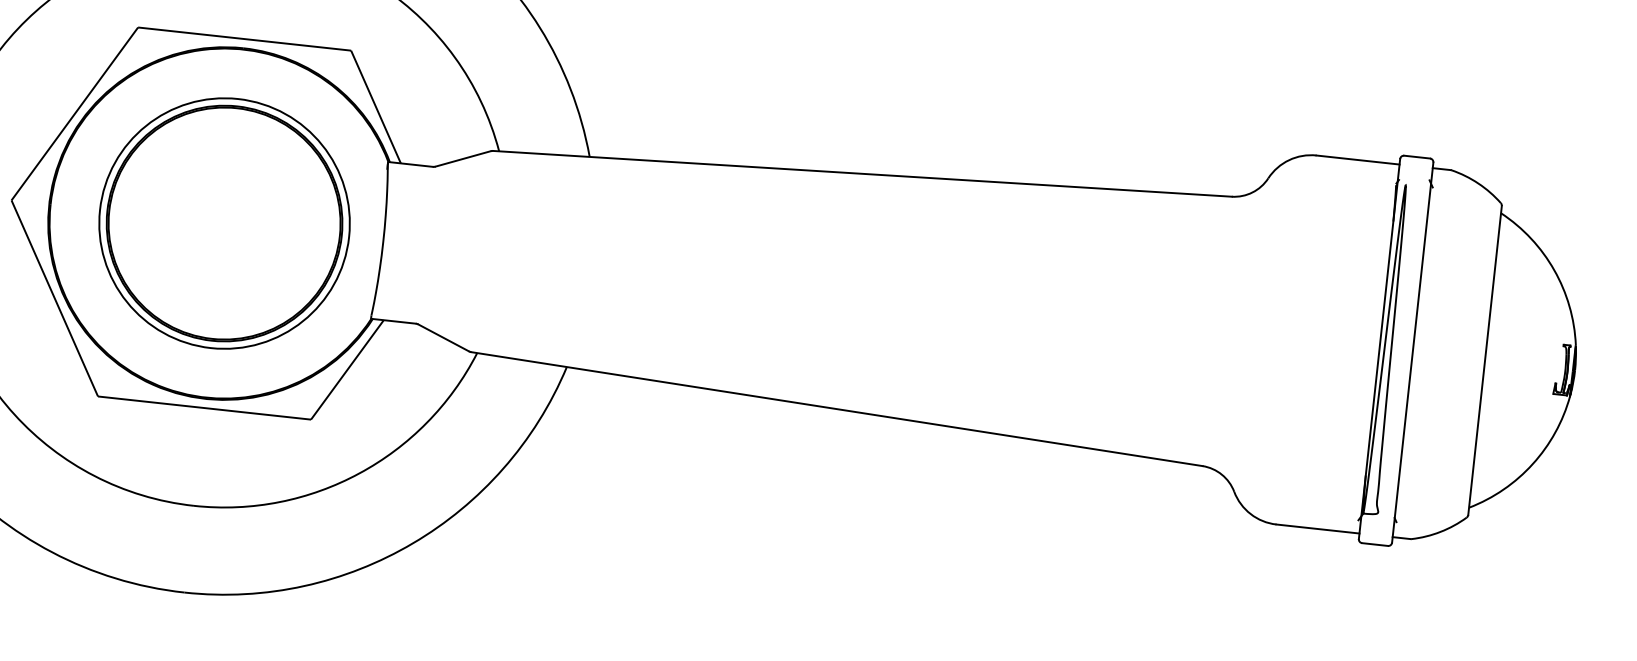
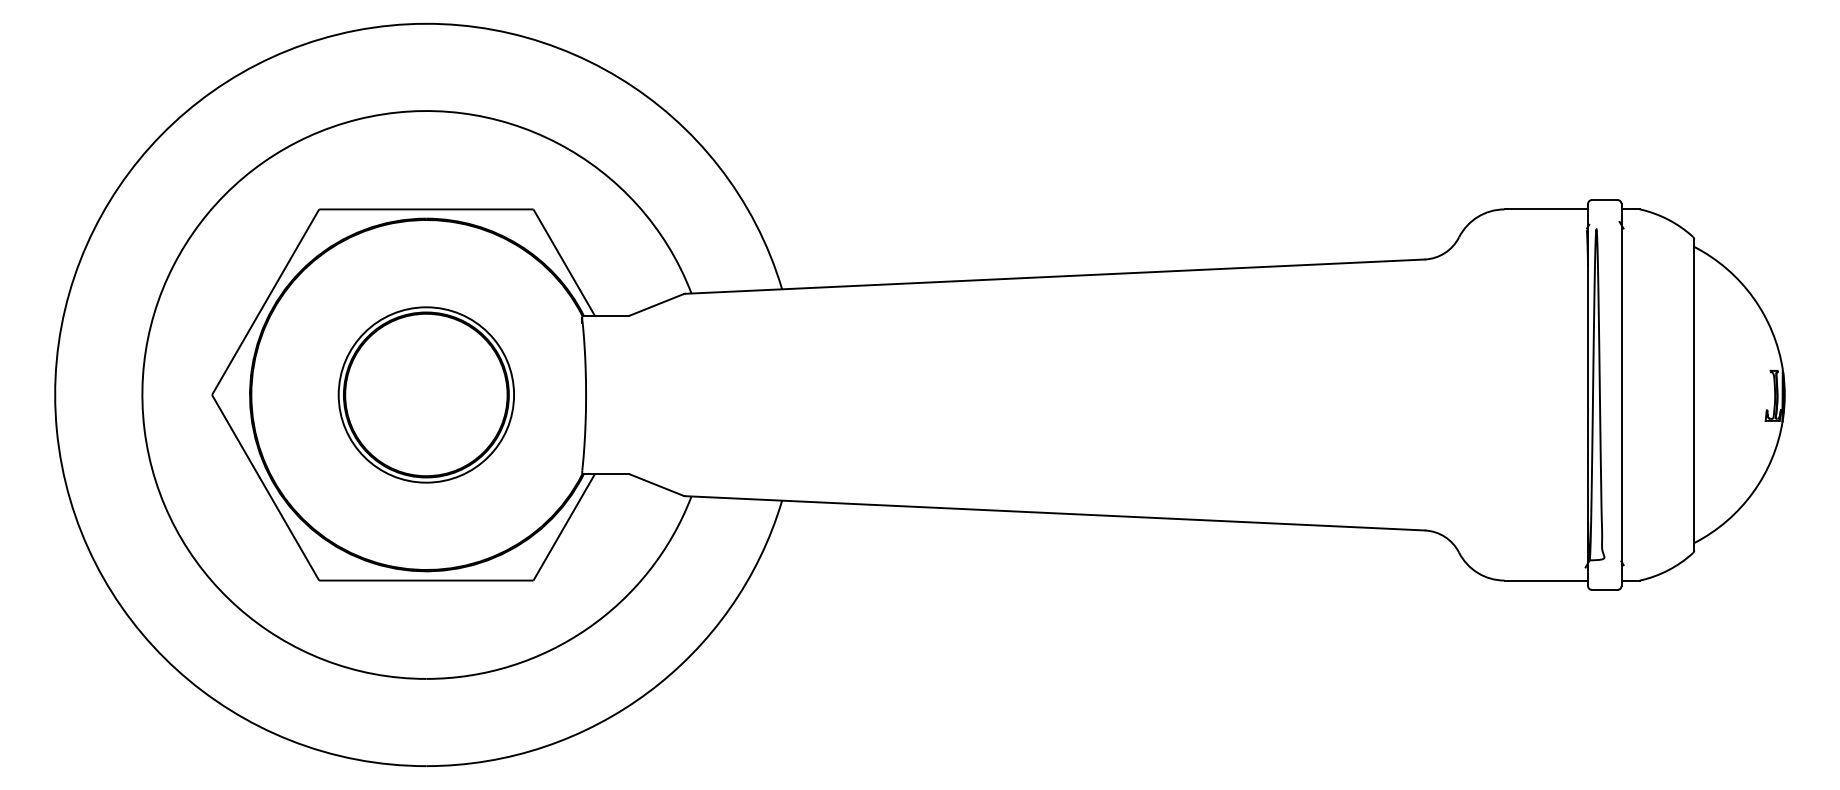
part: (224, 223) -> (426, 394), size x0.7

